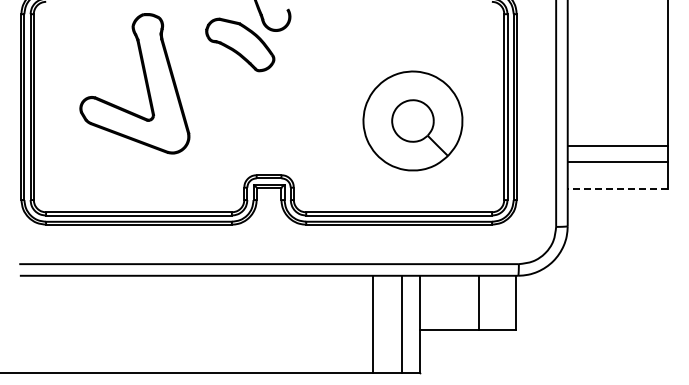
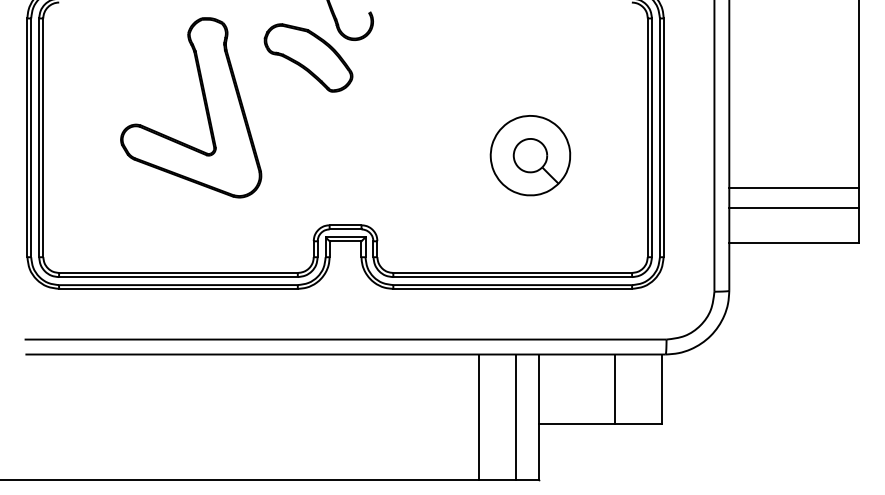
part: (144, 80) -> (203, 103), moved
part: (412, 120) -> (529, 154), size x0.62
line: (617, 189) -> (793, 243), dashed -> solid

